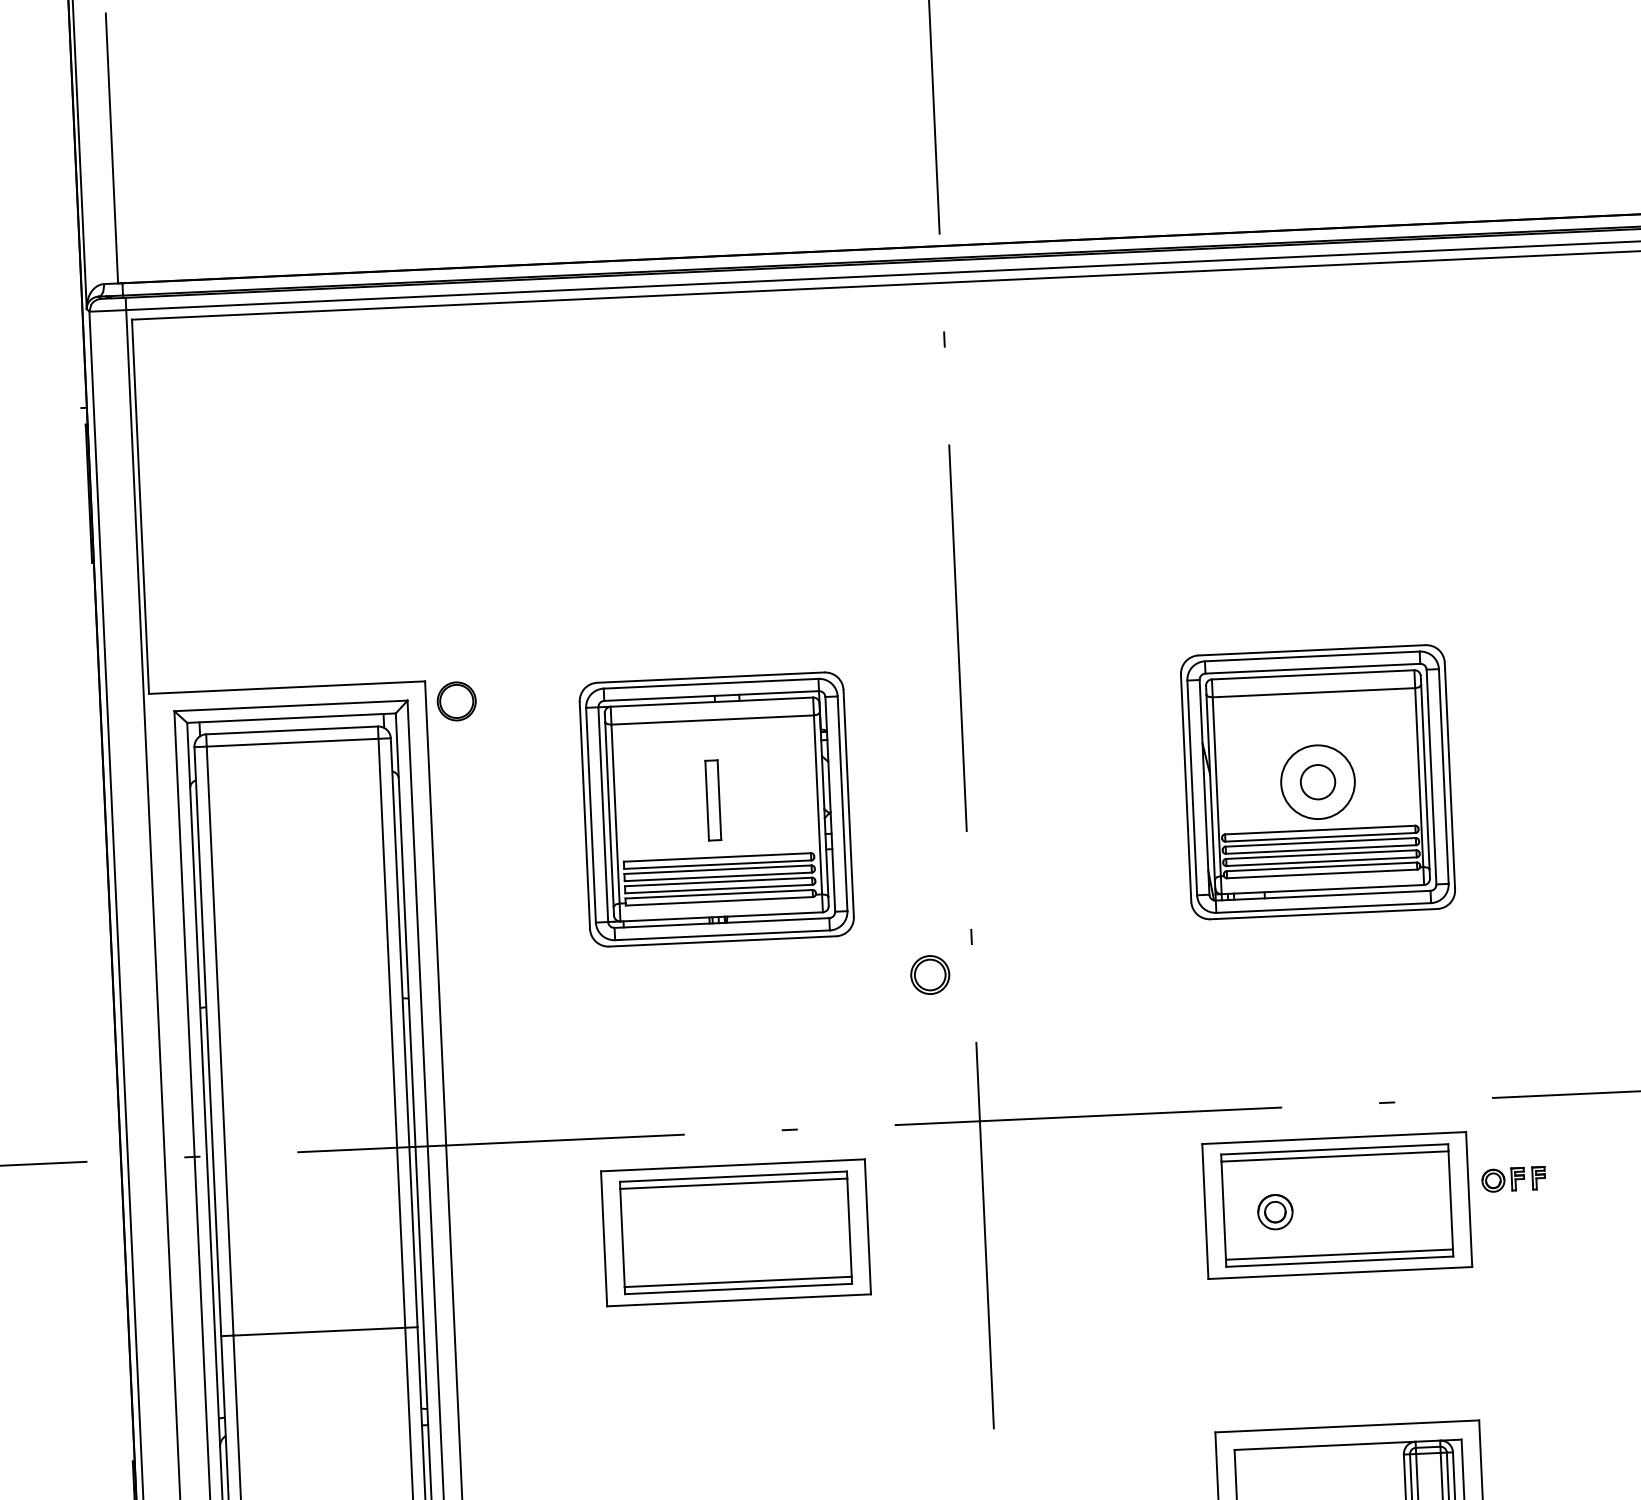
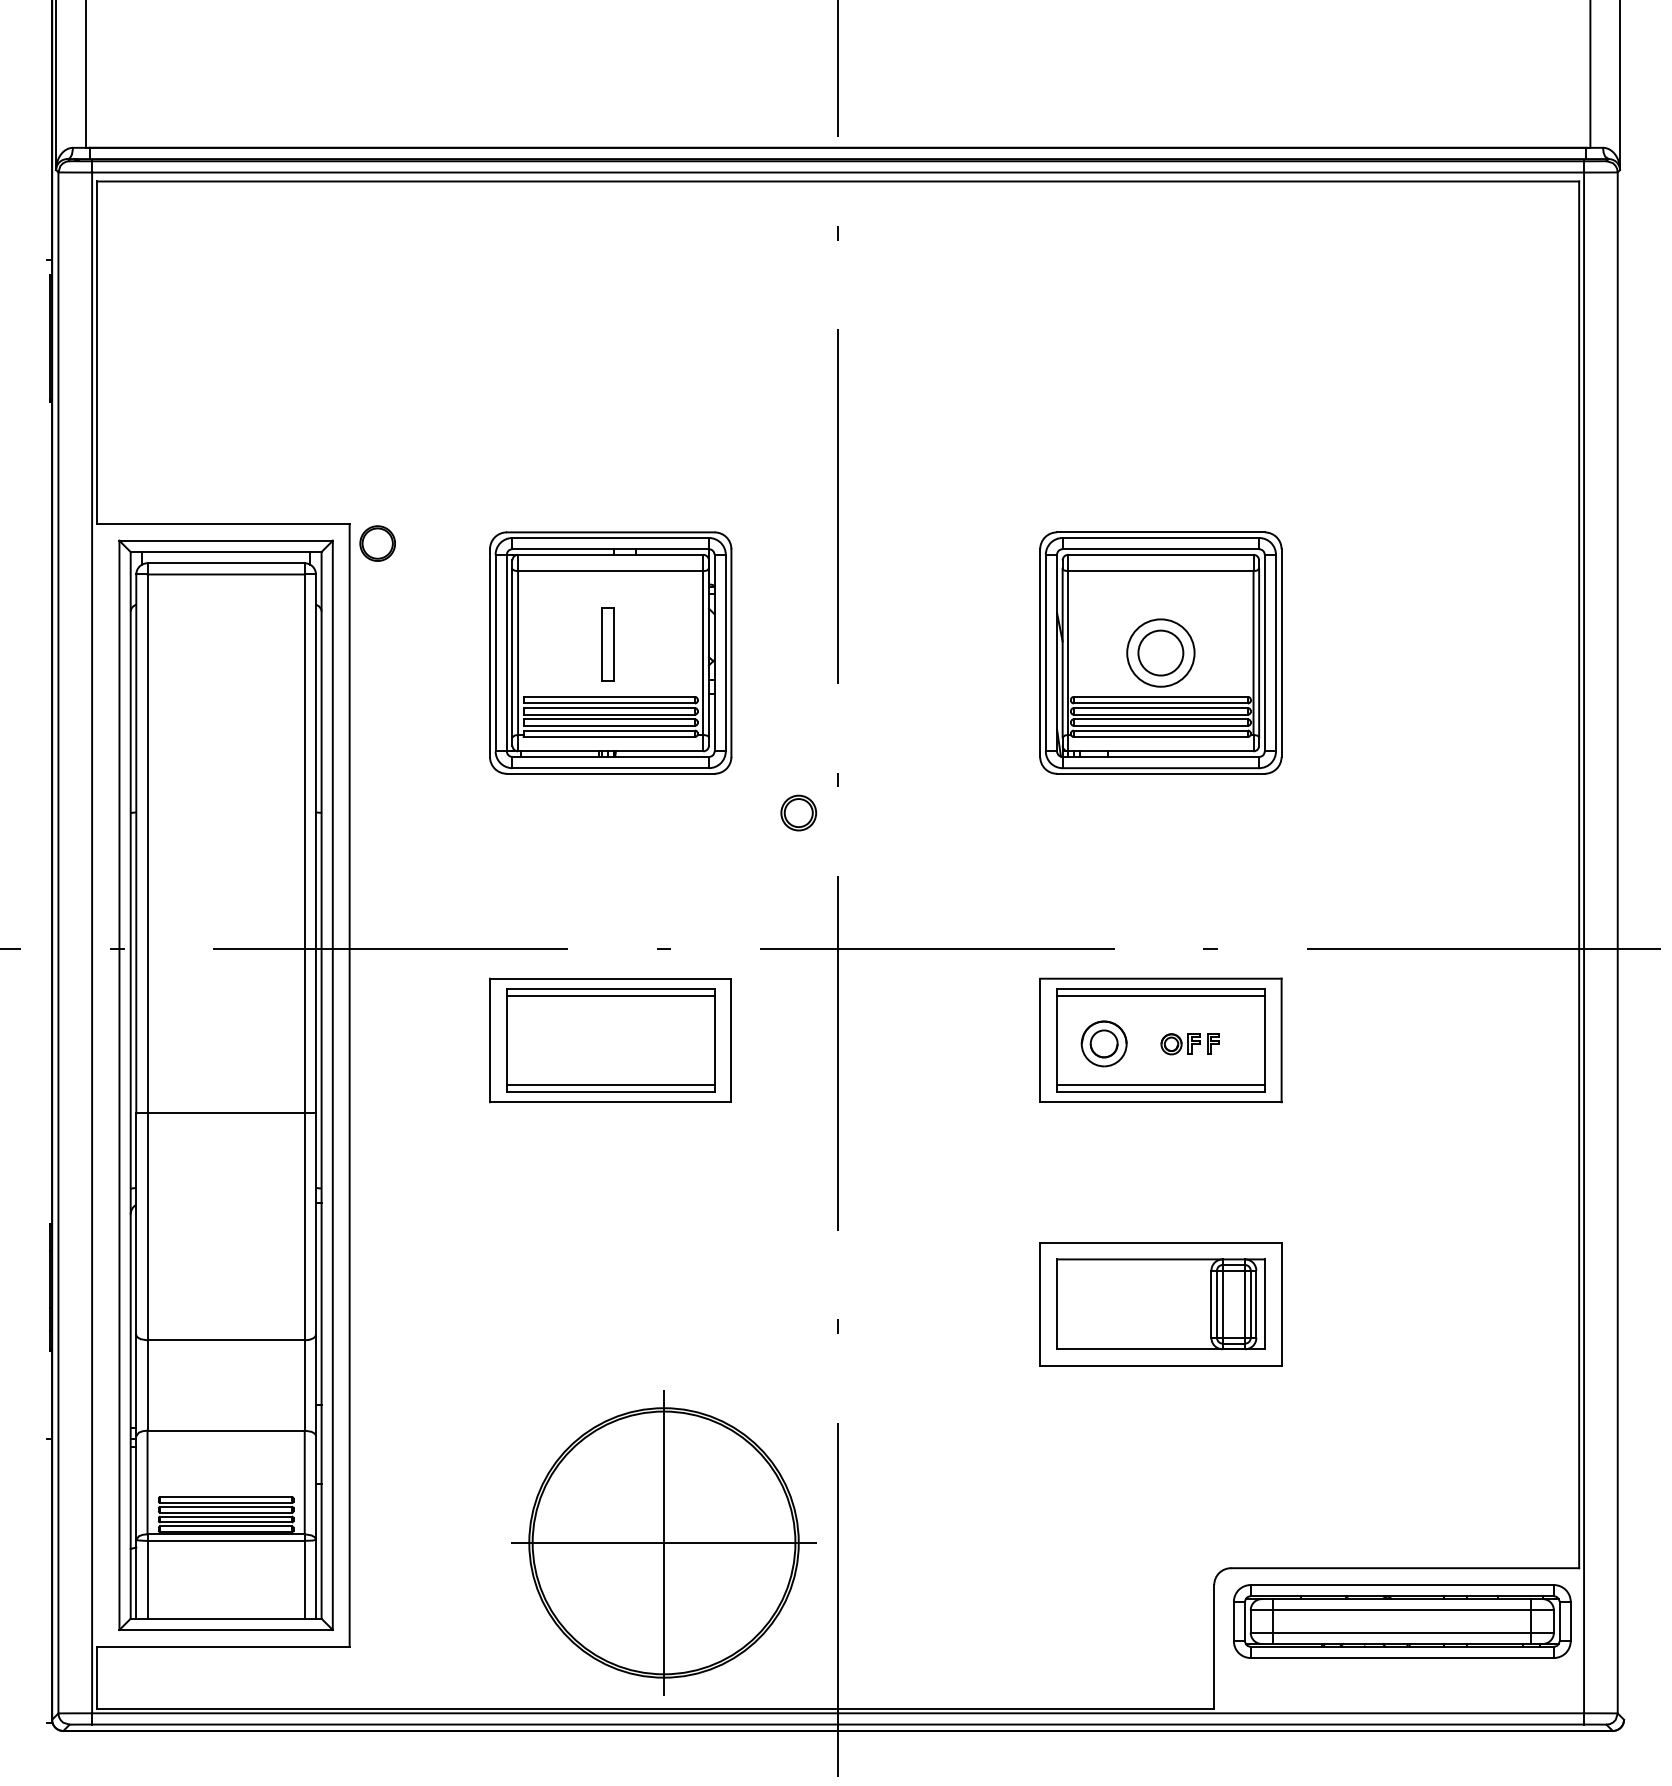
circle: (1317, 781) -> (1160, 652), size x1.43
part: (1513, 1180) -> (1189, 1044), moved
part: (1274, 1211) -> (1103, 1043), size x1.43

